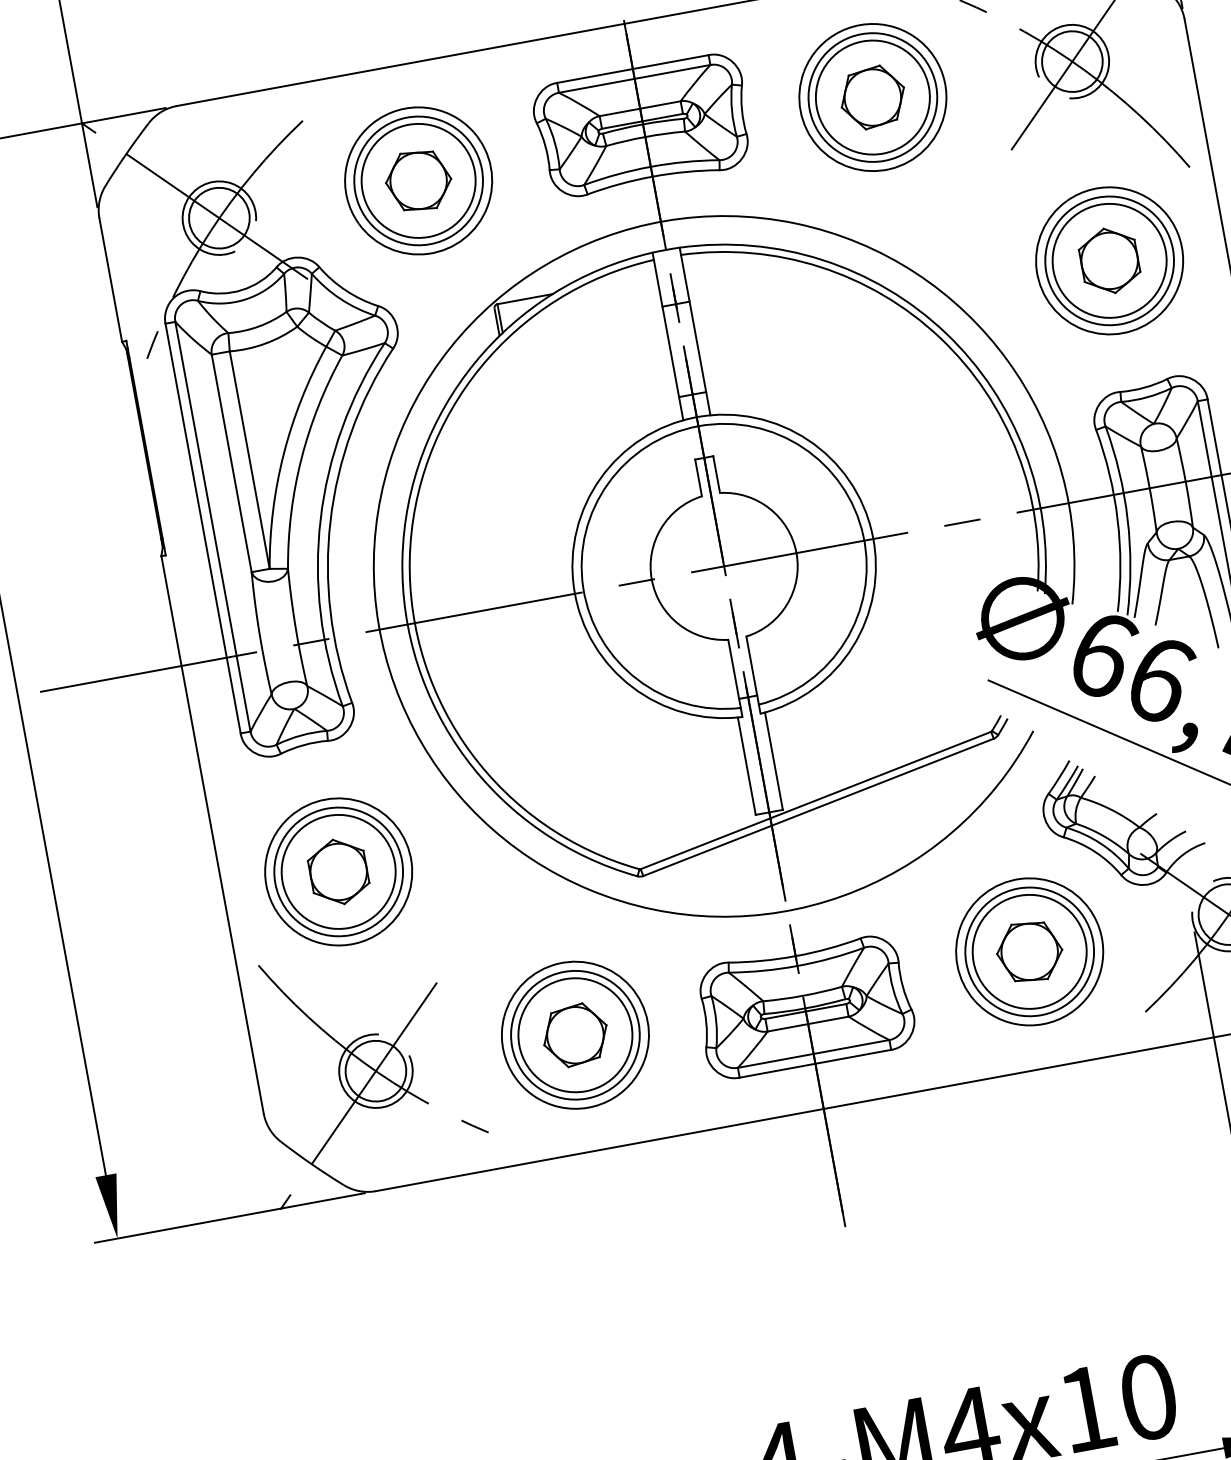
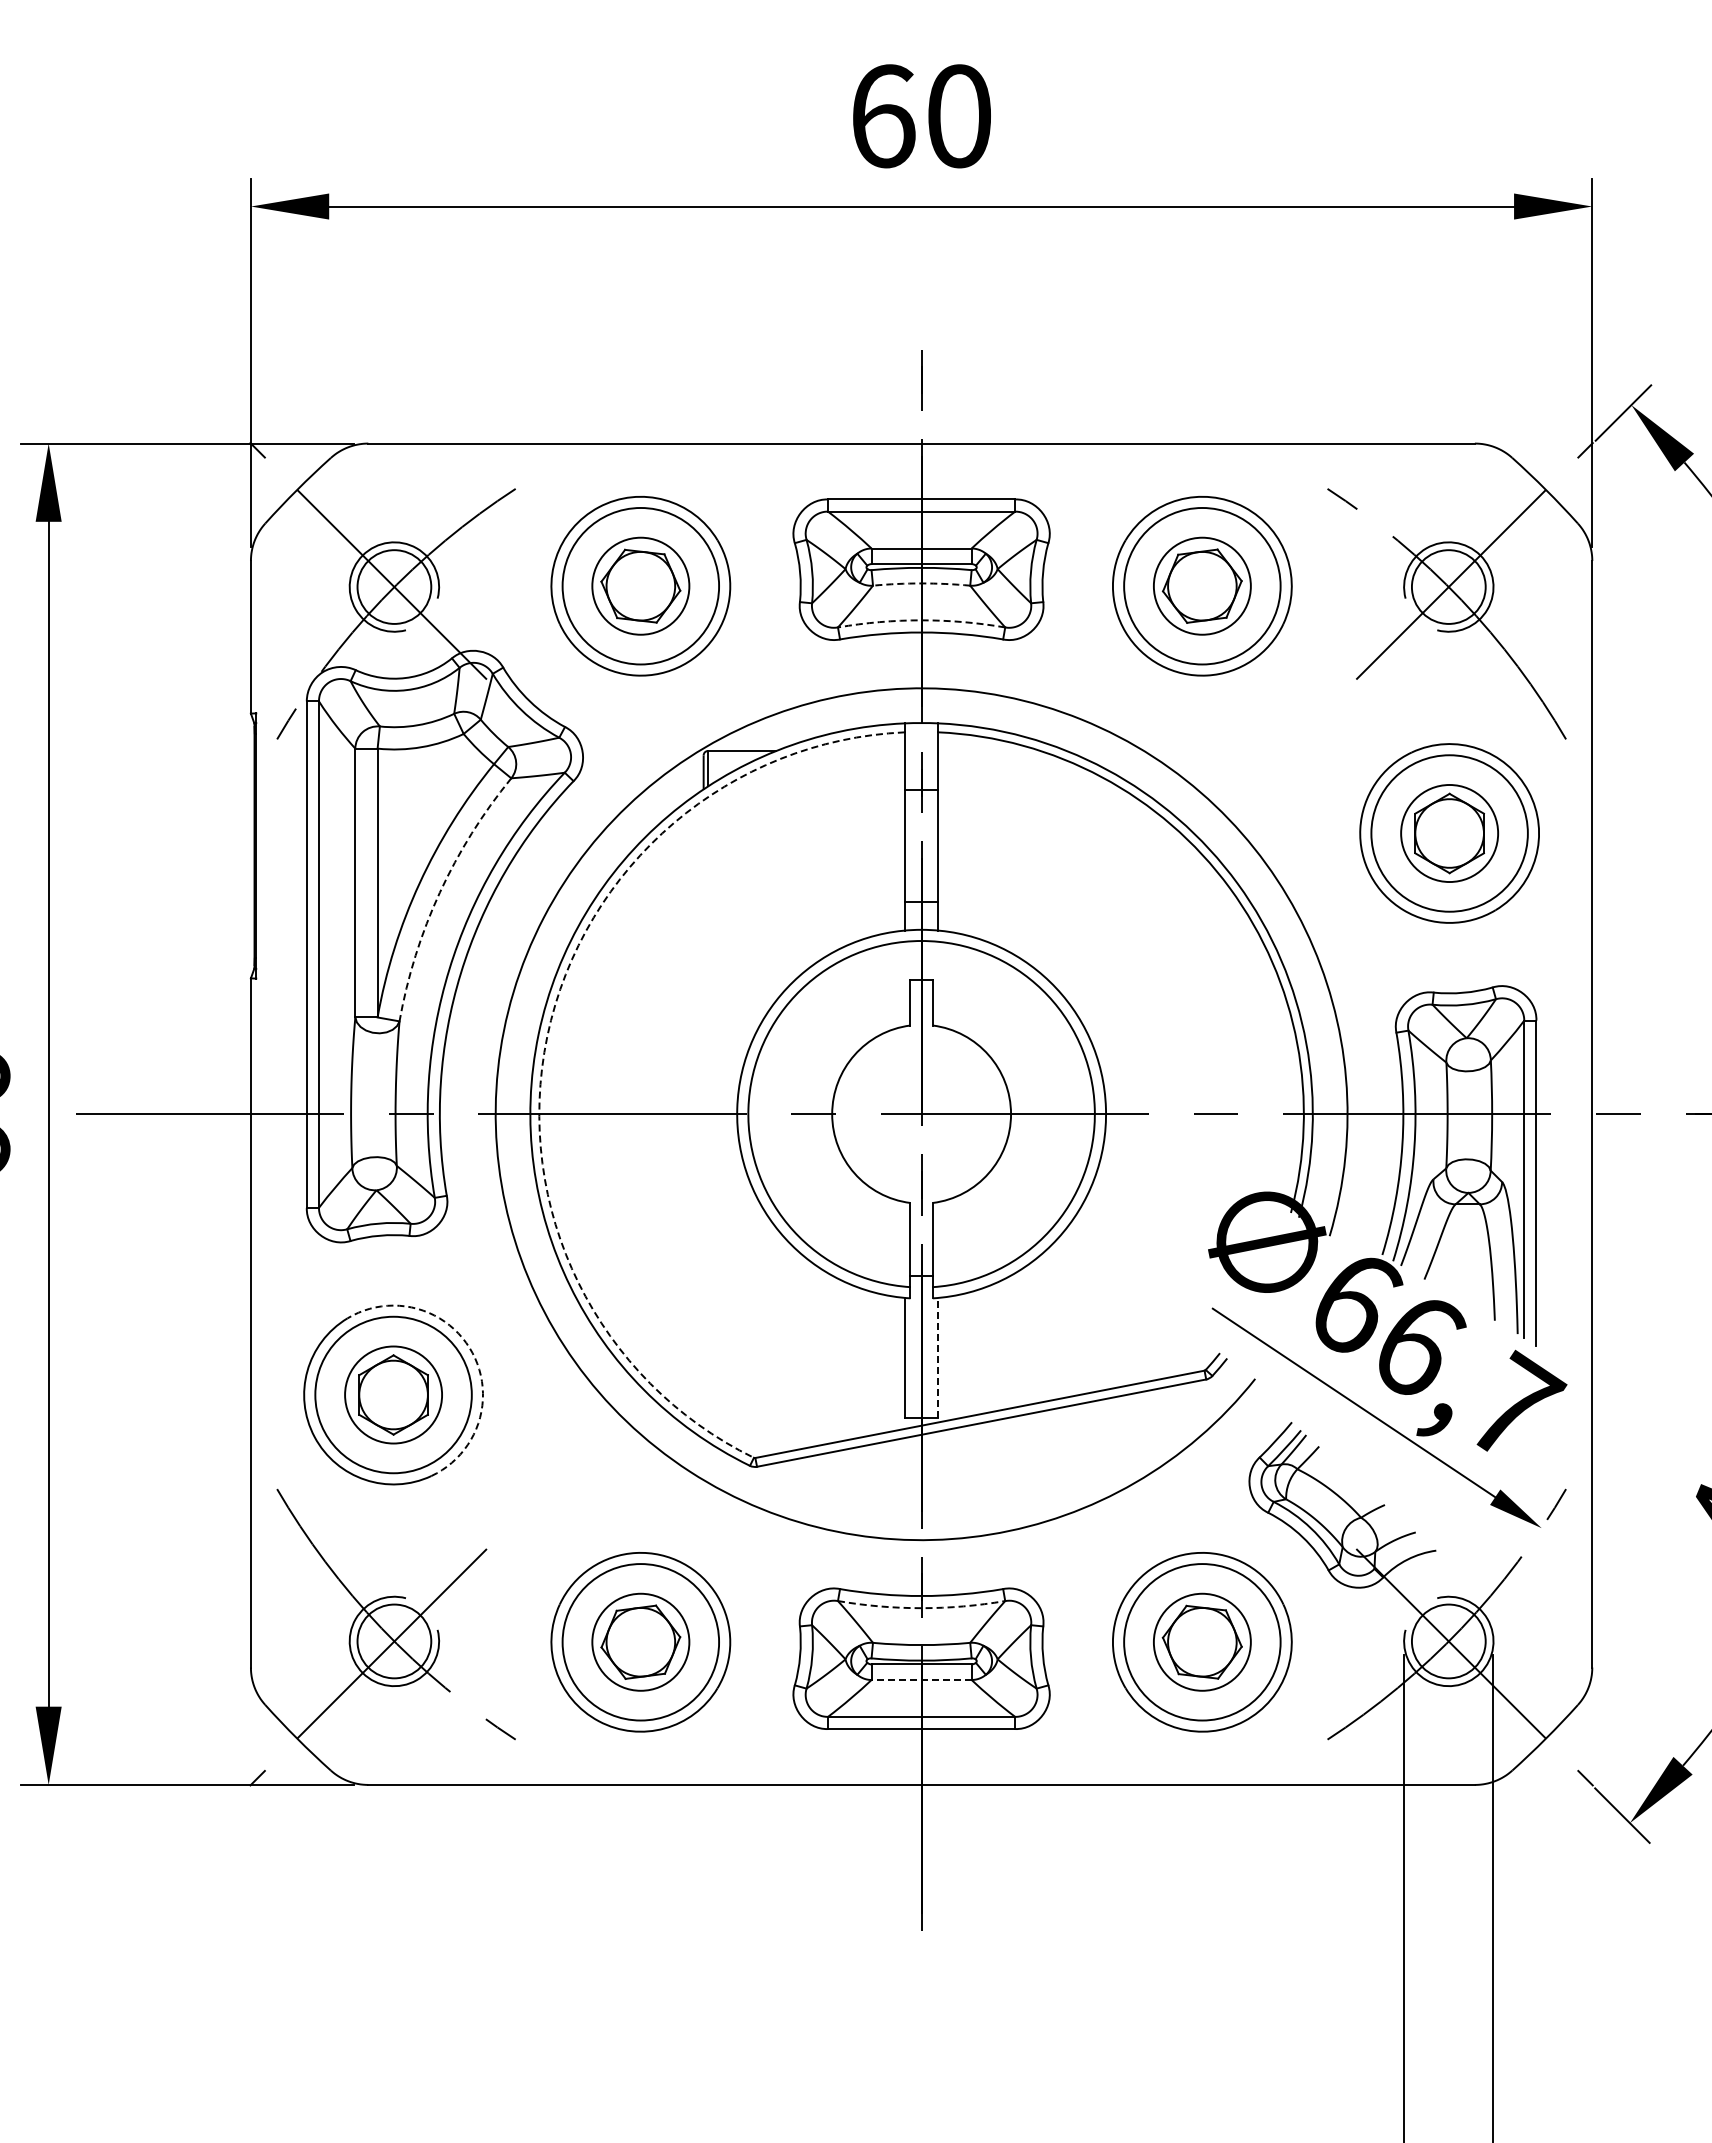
circle: (872, 96) -> (1202, 585), size x0.7
arc: (645, 137) -> (921, 583), solid -> dashed
arc: (650, 166) -> (921, 620), solid -> dashed
circle: (418, 180) -> (640, 585), size x0.7
circle: (1109, 260) -> (1449, 833), size x0.7
arc: (301, 458) -> (439, 892), solid -> dashed
arc: (409, 559) -> (547, 1036), solid -> dashed
line: (773, 760) -> (938, 1357), solid -> dashed
arc: (396, 826) -> (472, 1353), solid -> dashed
circle: (338, 871) -> (393, 1394), size x0.7
circle: (1029, 951) -> (1202, 1641), size x0.7
arc: (797, 966) -> (921, 1608), solid -> dashed
line: (808, 1024) -> (921, 1680), solid -> dashed
circle: (575, 1034) -> (640, 1641), size x0.7

